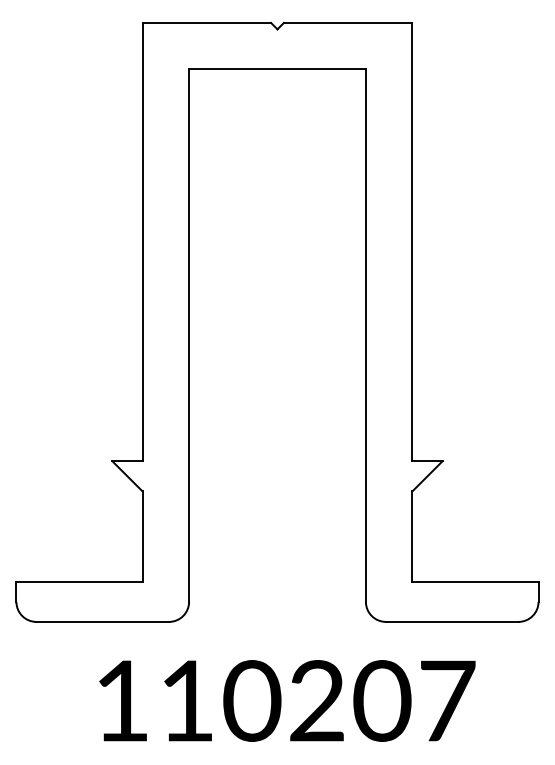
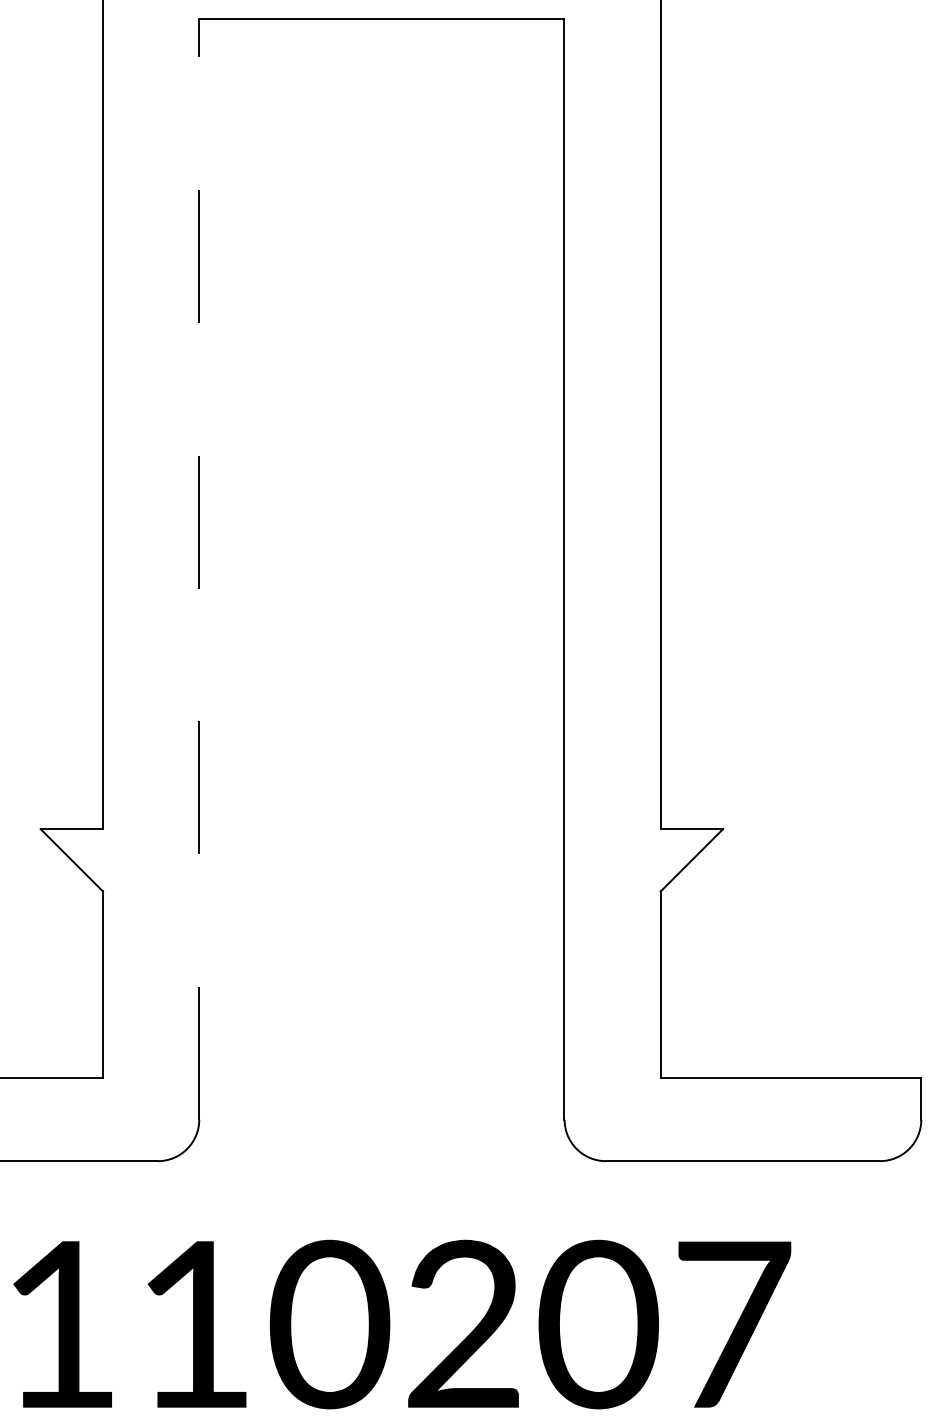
line: (189, 335) -> (200, 569), solid -> dashed

